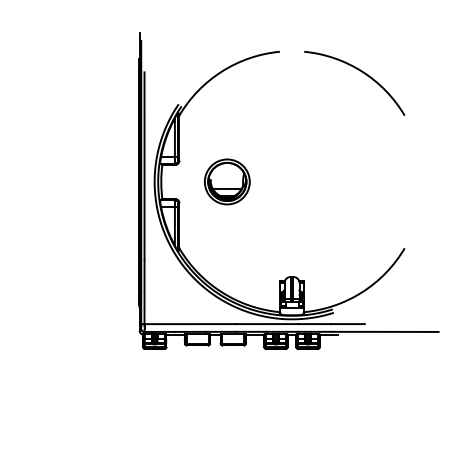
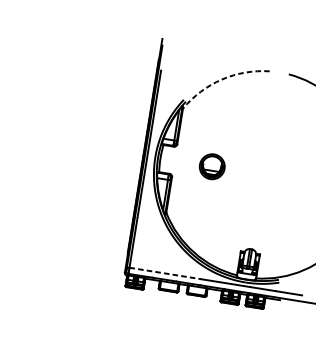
arc: (221, 71) -> (221, 79), solid -> dashed
part: (227, 181) -> (212, 166), size x0.7
line: (190, 324) -> (165, 273), solid -> dashed

